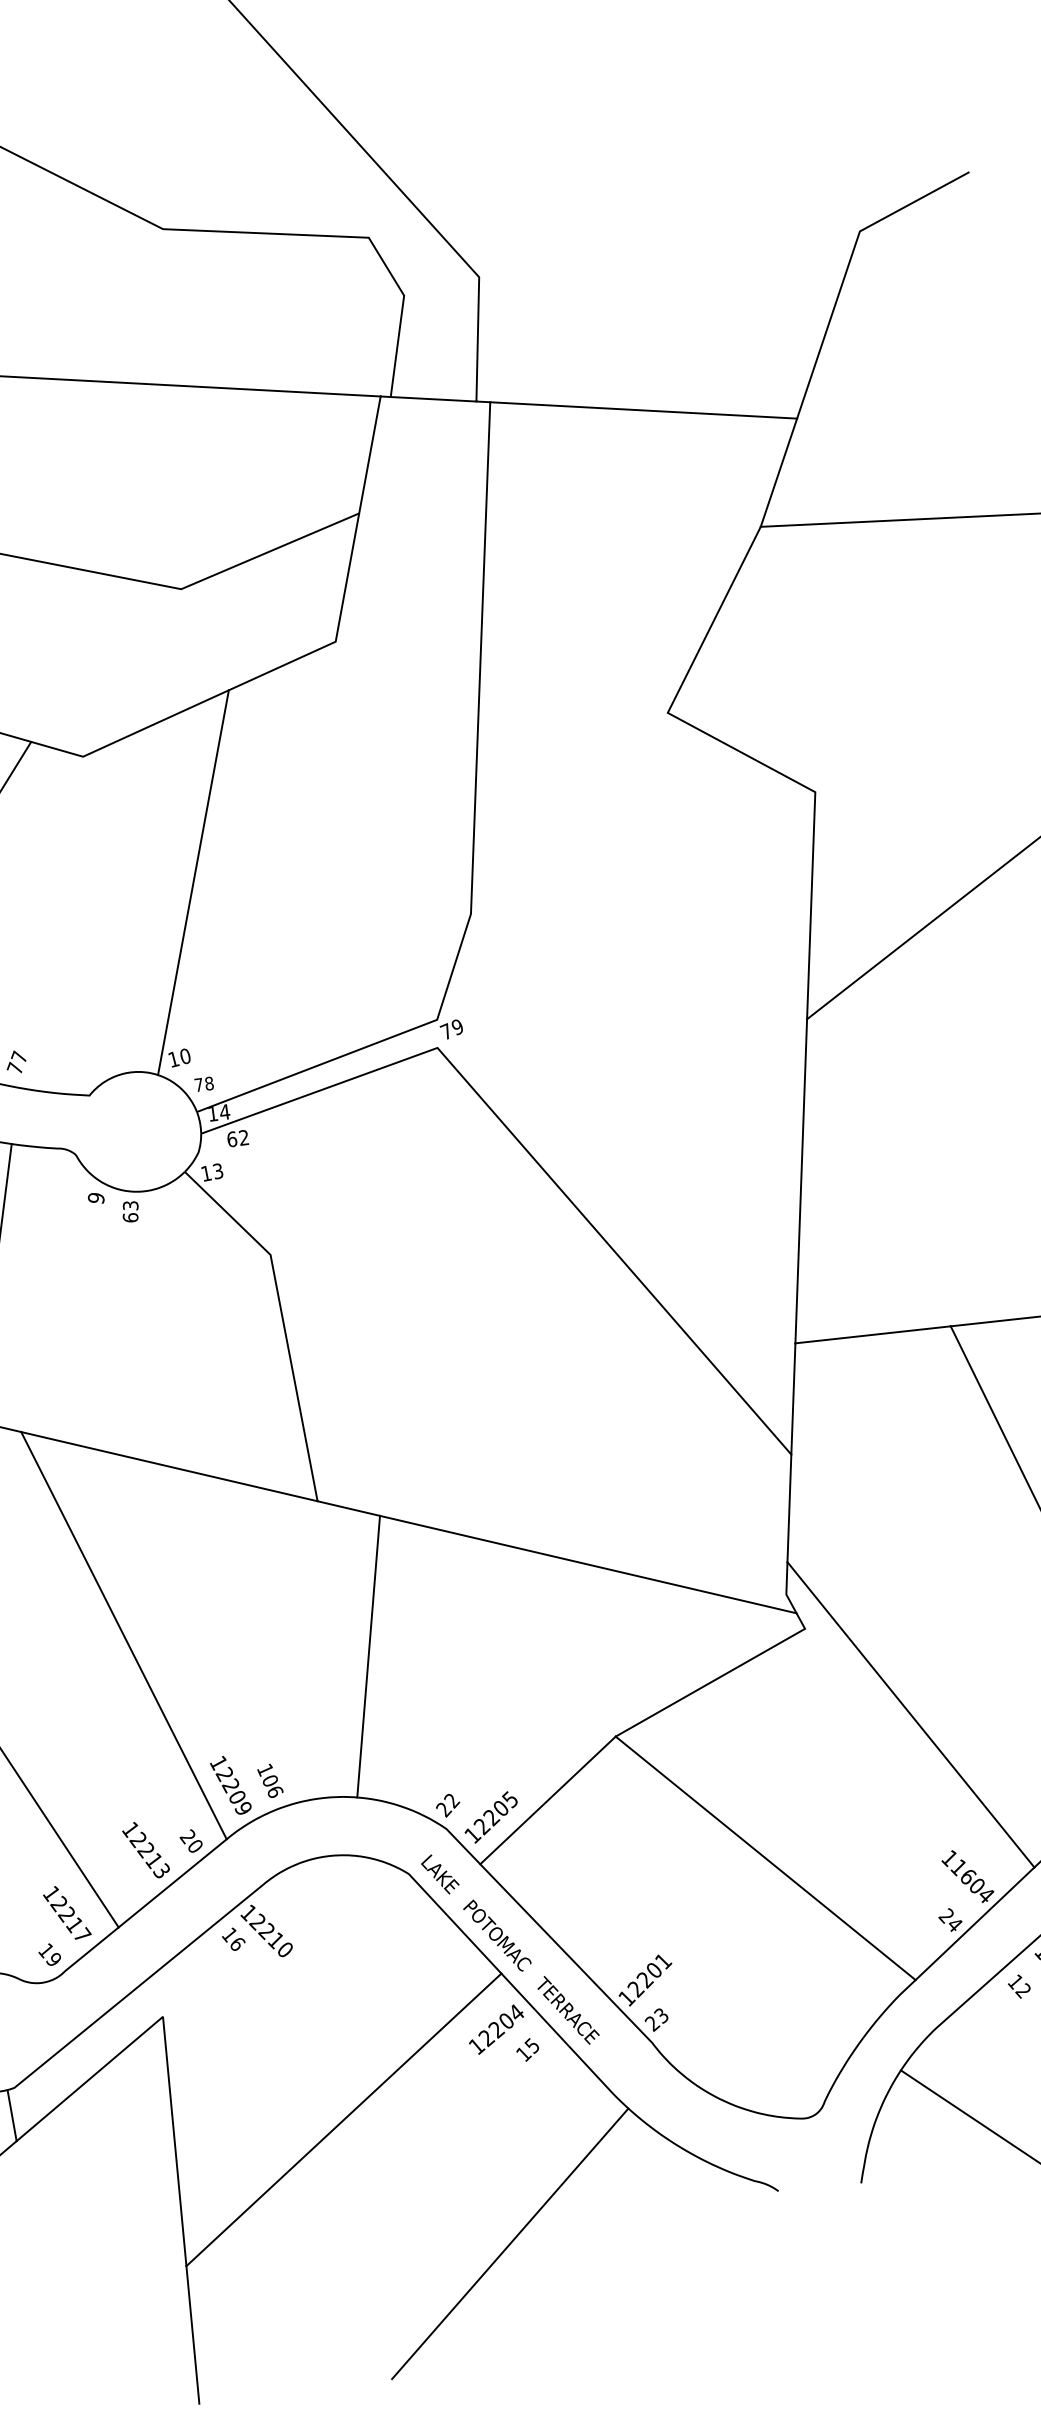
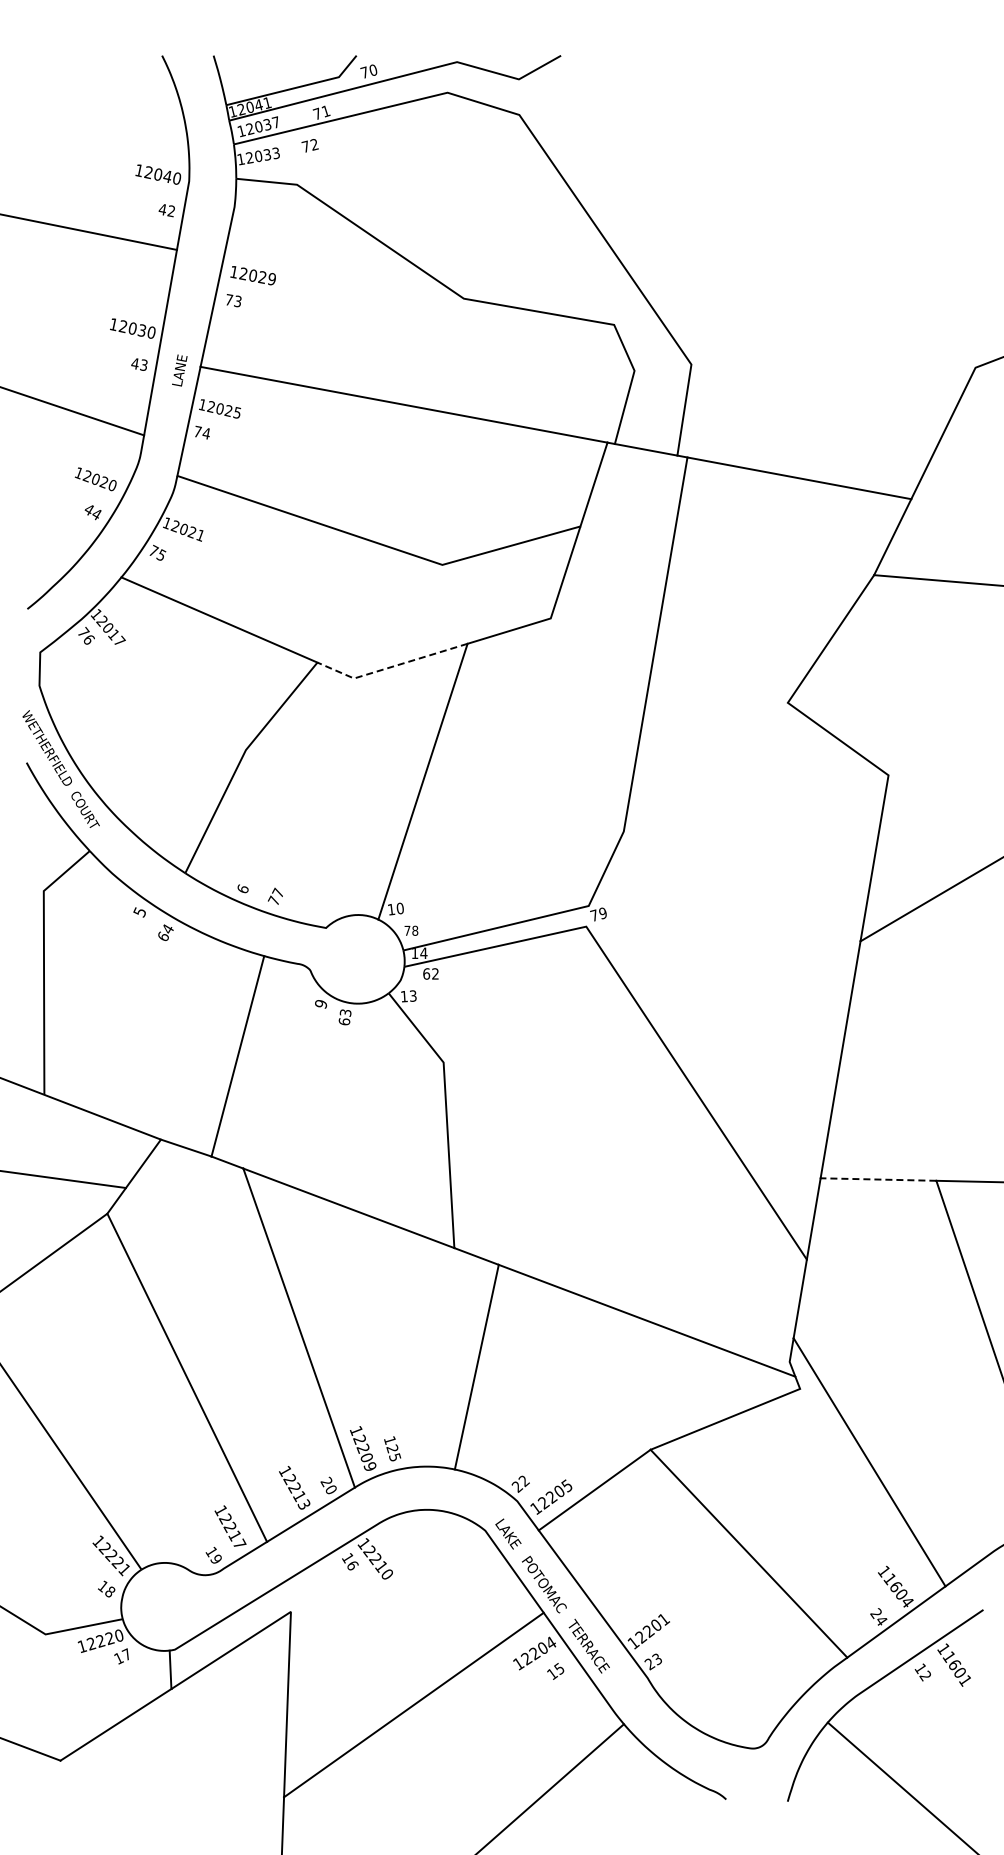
line: (131, 735) -> (391, 667), solid -> dashed
line: (873, 1334) -> (878, 1179), solid -> dashed
text: (272, 1785) -> (393, 1452), 106 -> 125

